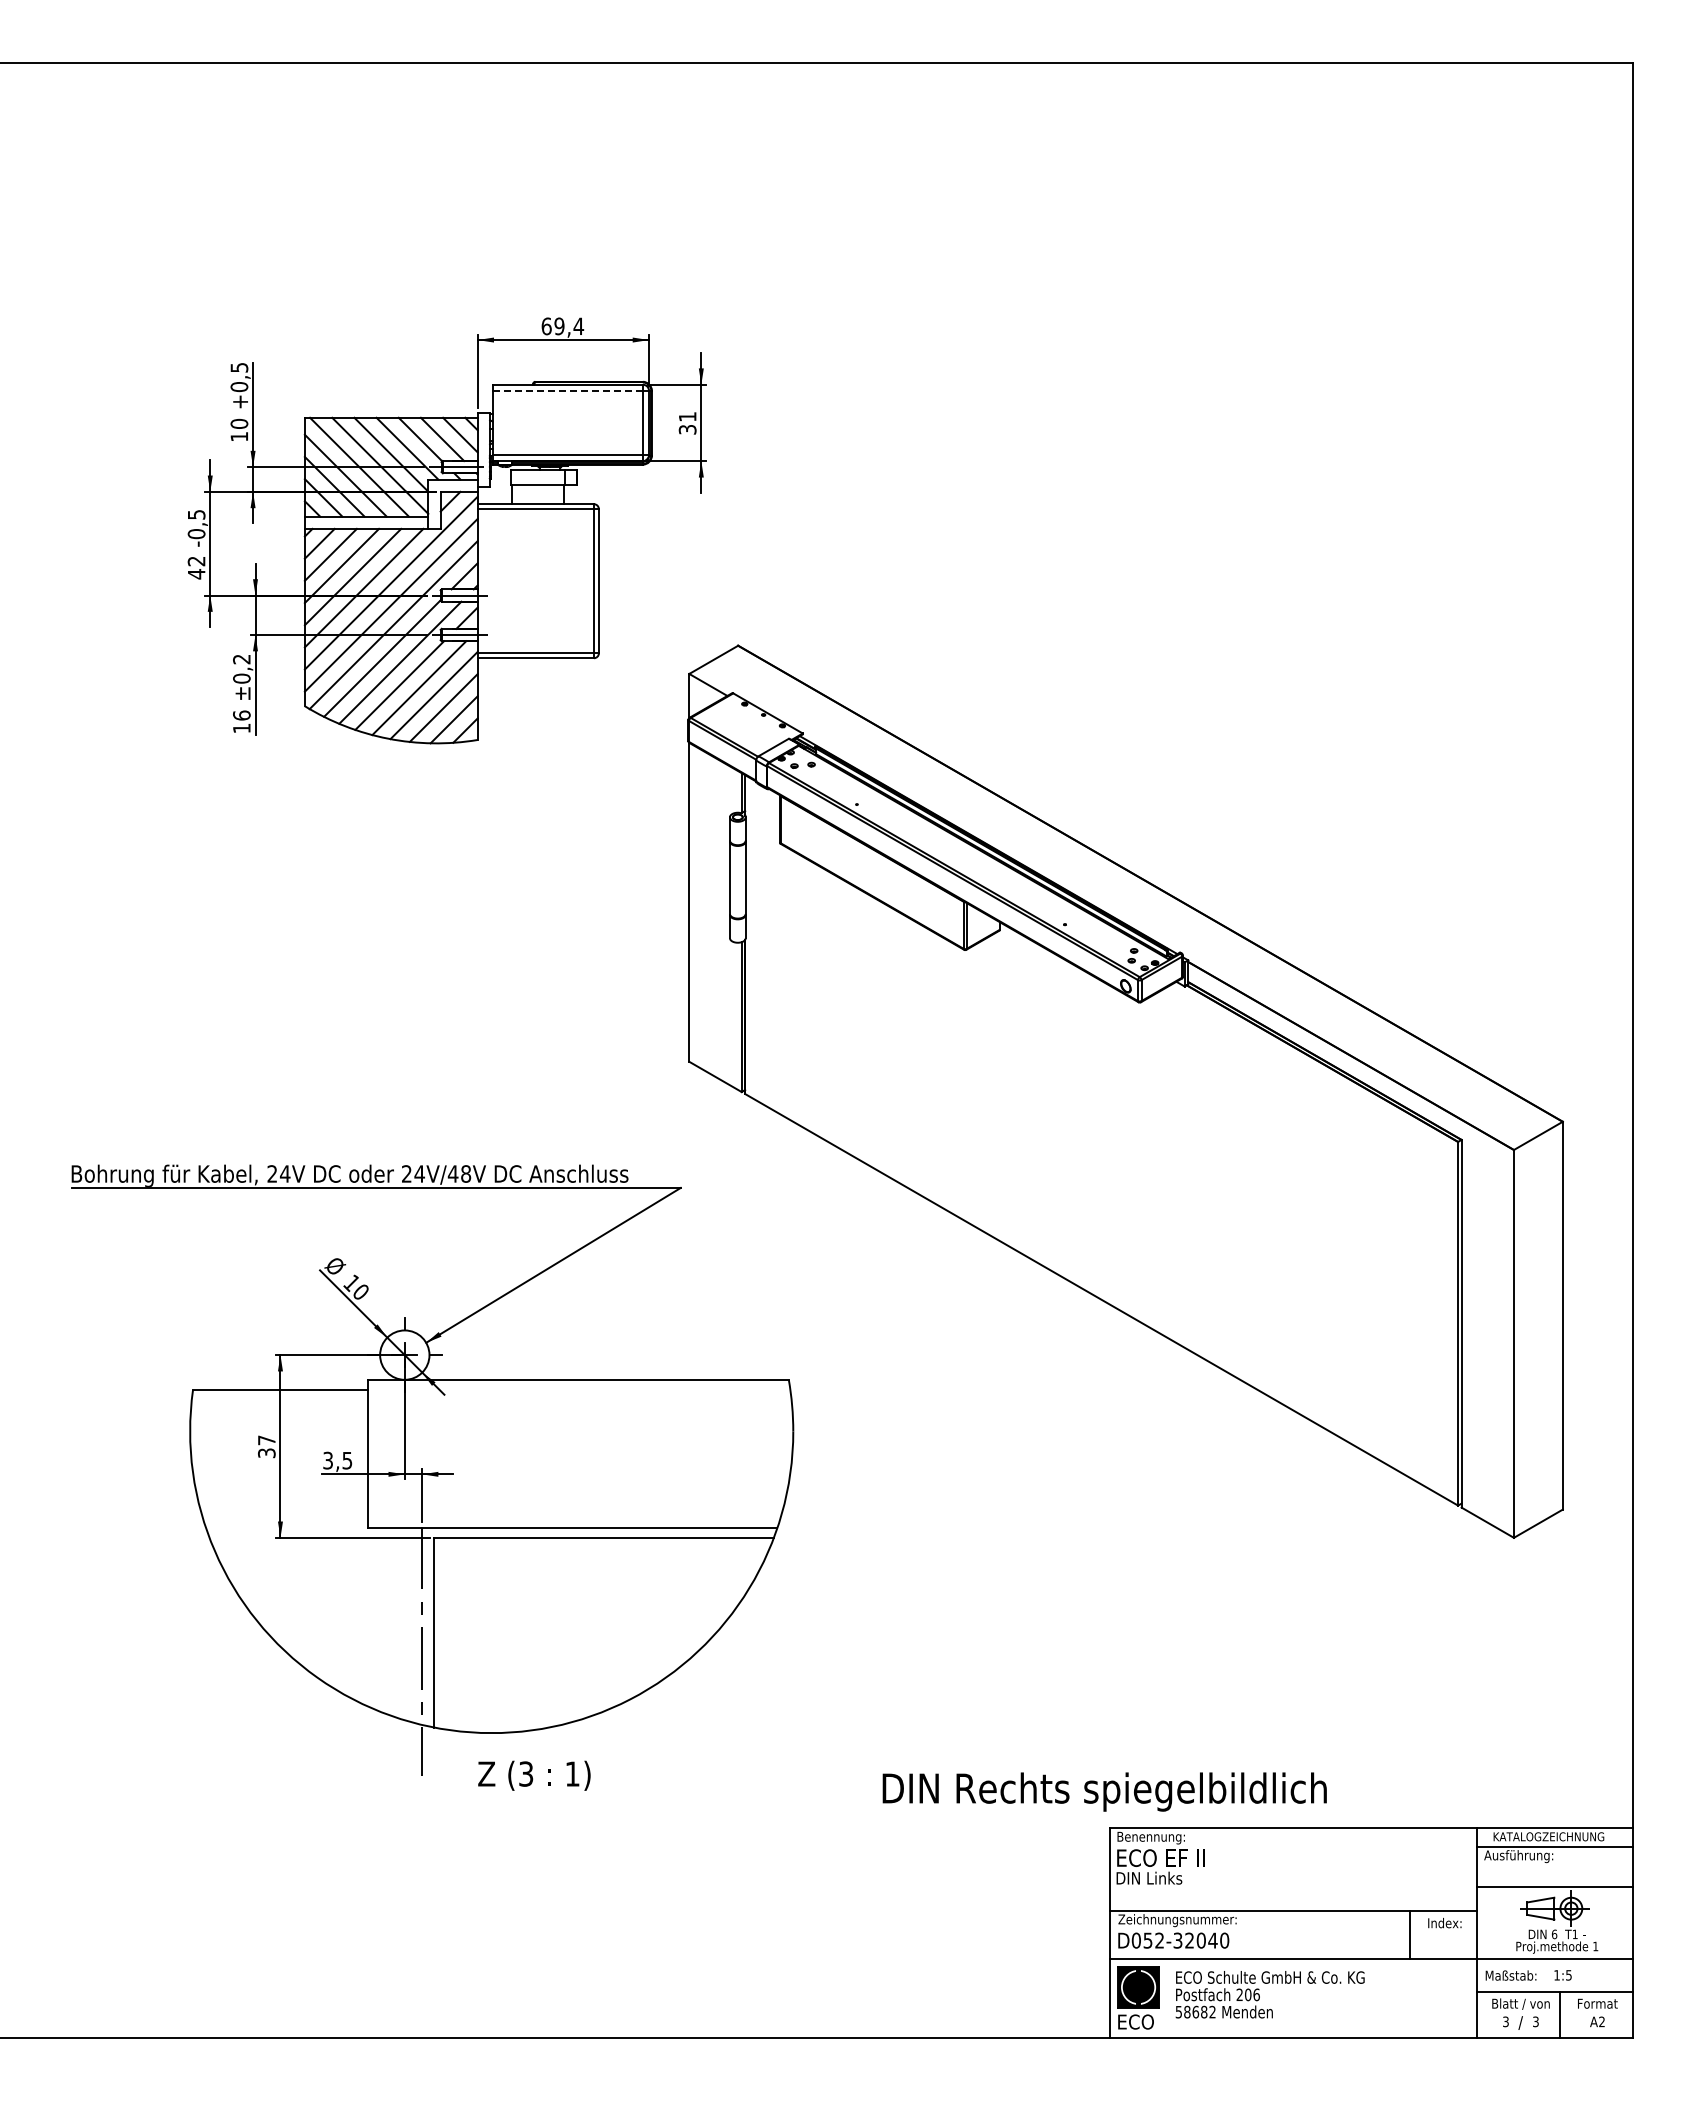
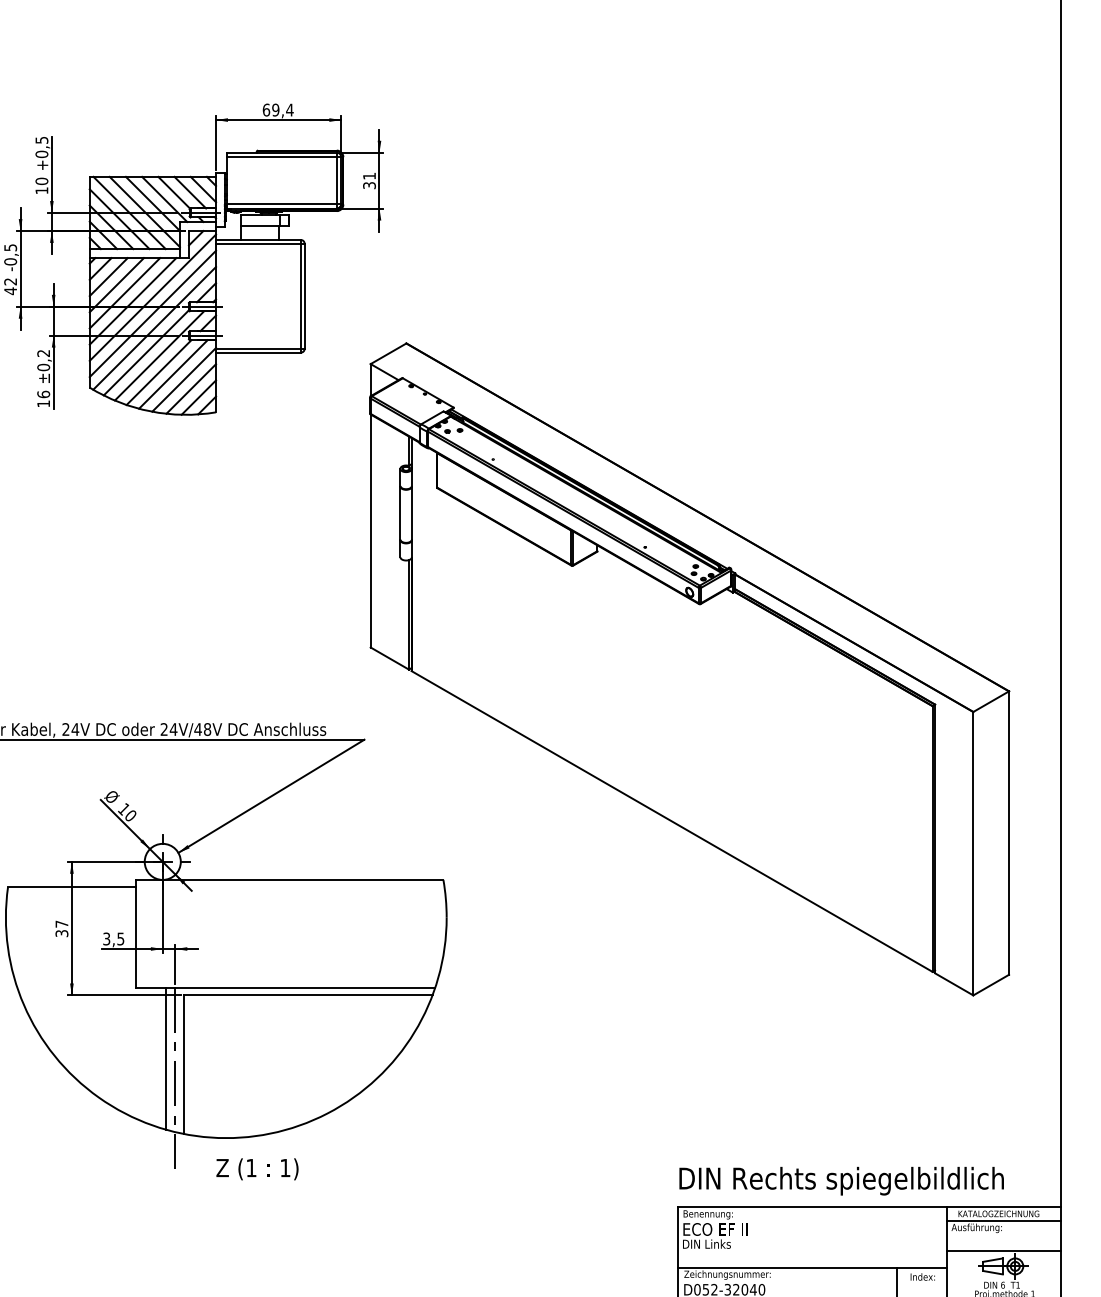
line: (567, 390) -> (281, 156), dashed -> solid
line: (409, 1624) -> (166, 1058), added
text: (526, 1773) -> (251, 1167), (3 -> (1
text: (1104, 1791) -> (841, 1180), moved

